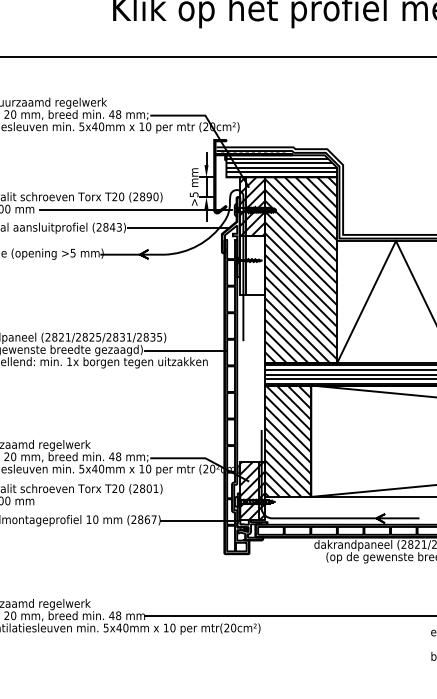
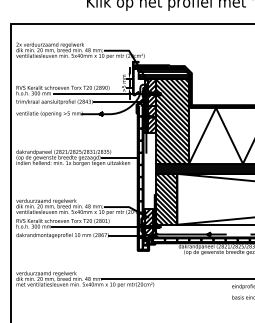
hatch: (252, 264) -> (150, 118), added
line: (134, 502) -> (96, 227), added

